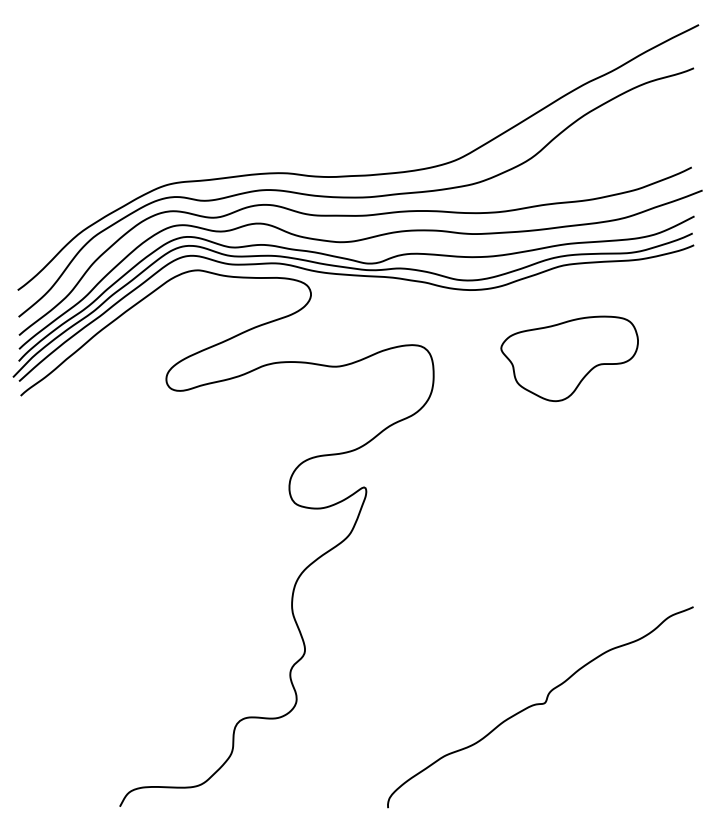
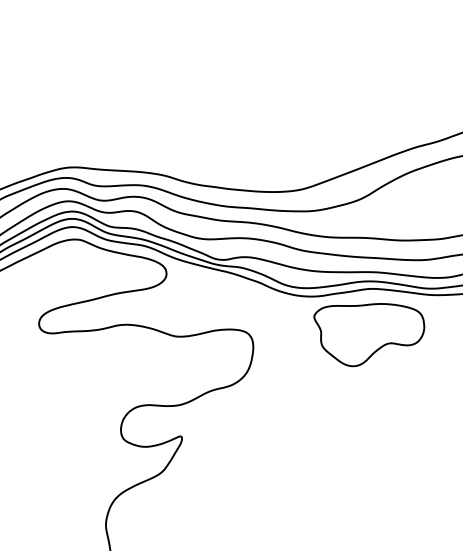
part: (569, 358) -> (367, 334), moved

